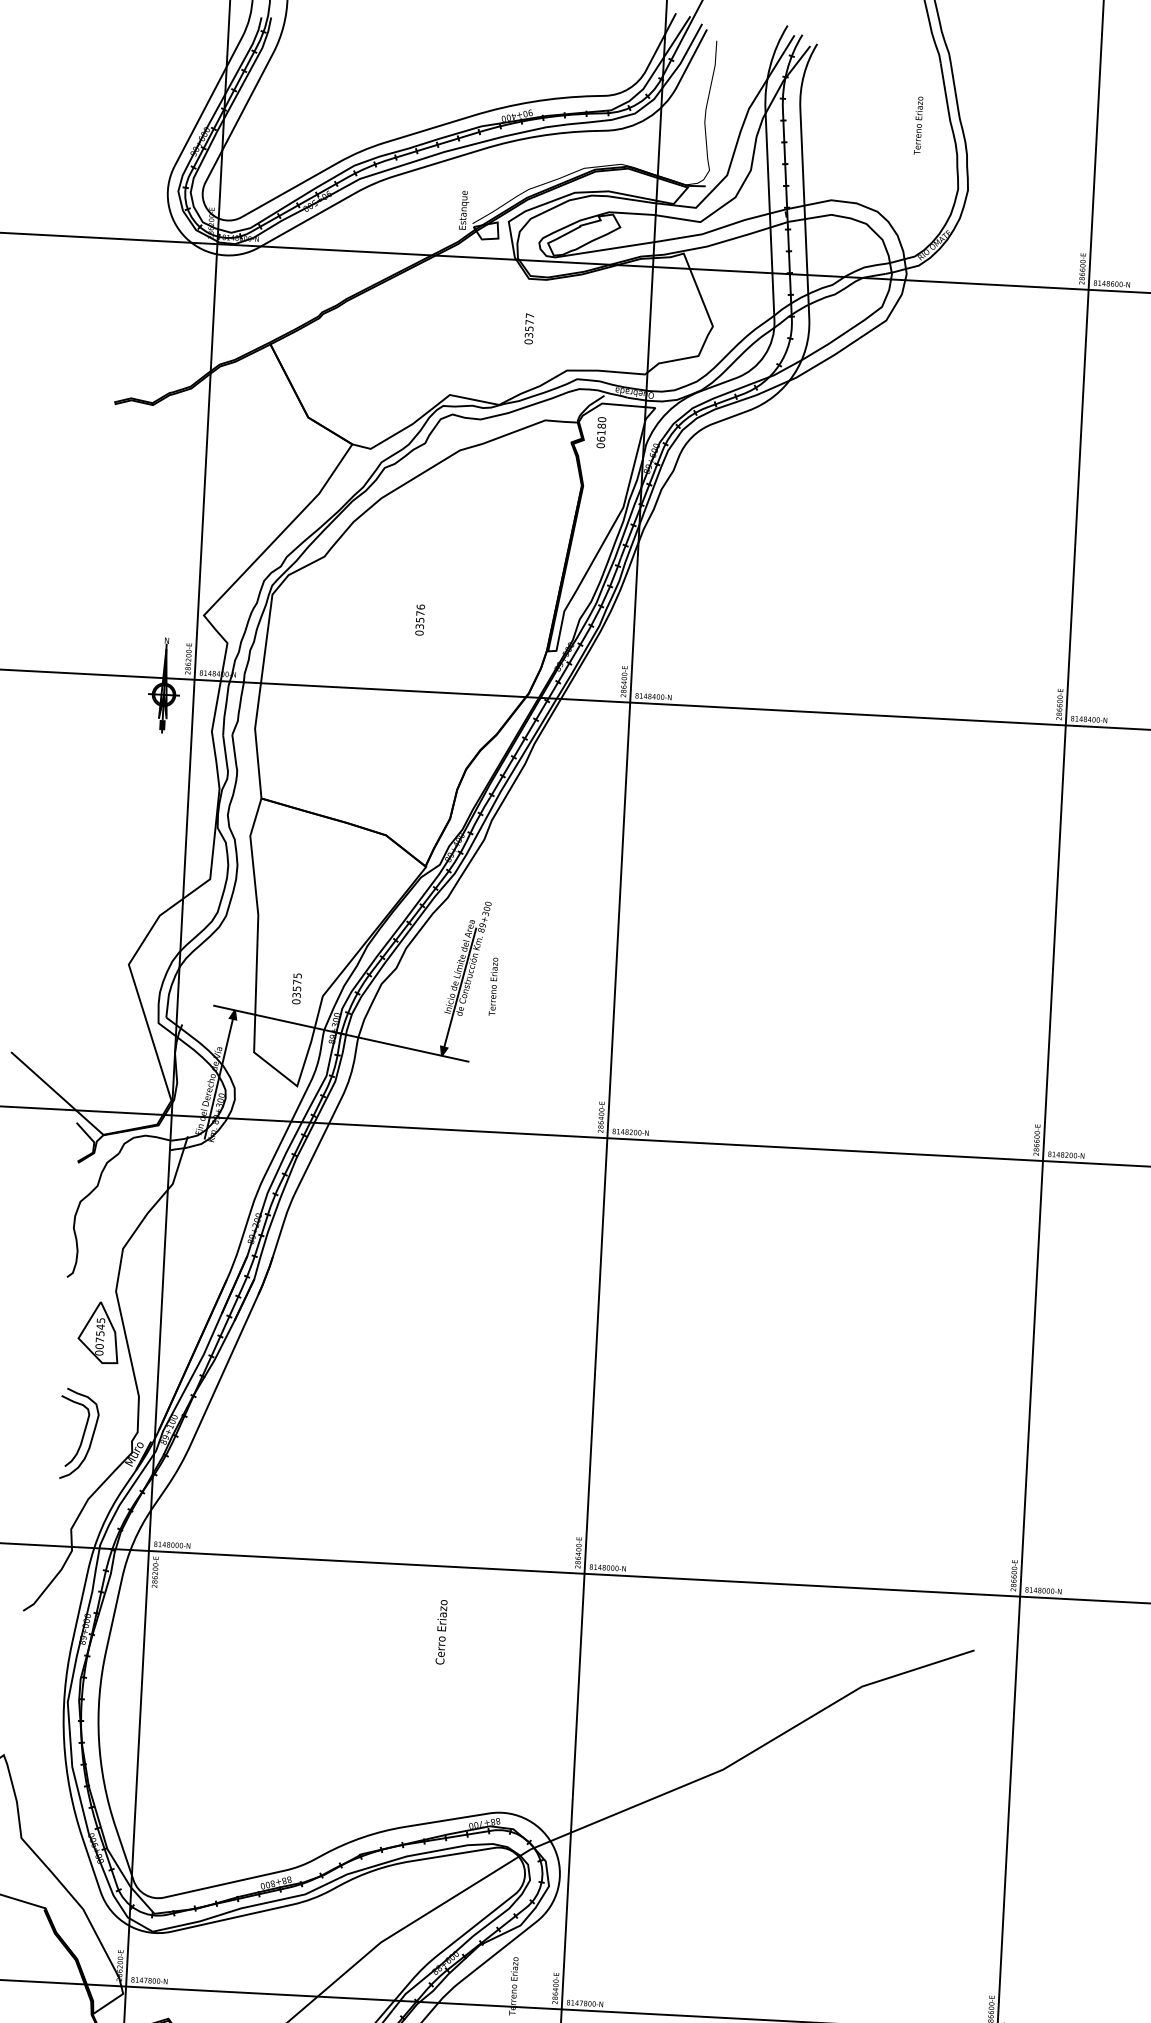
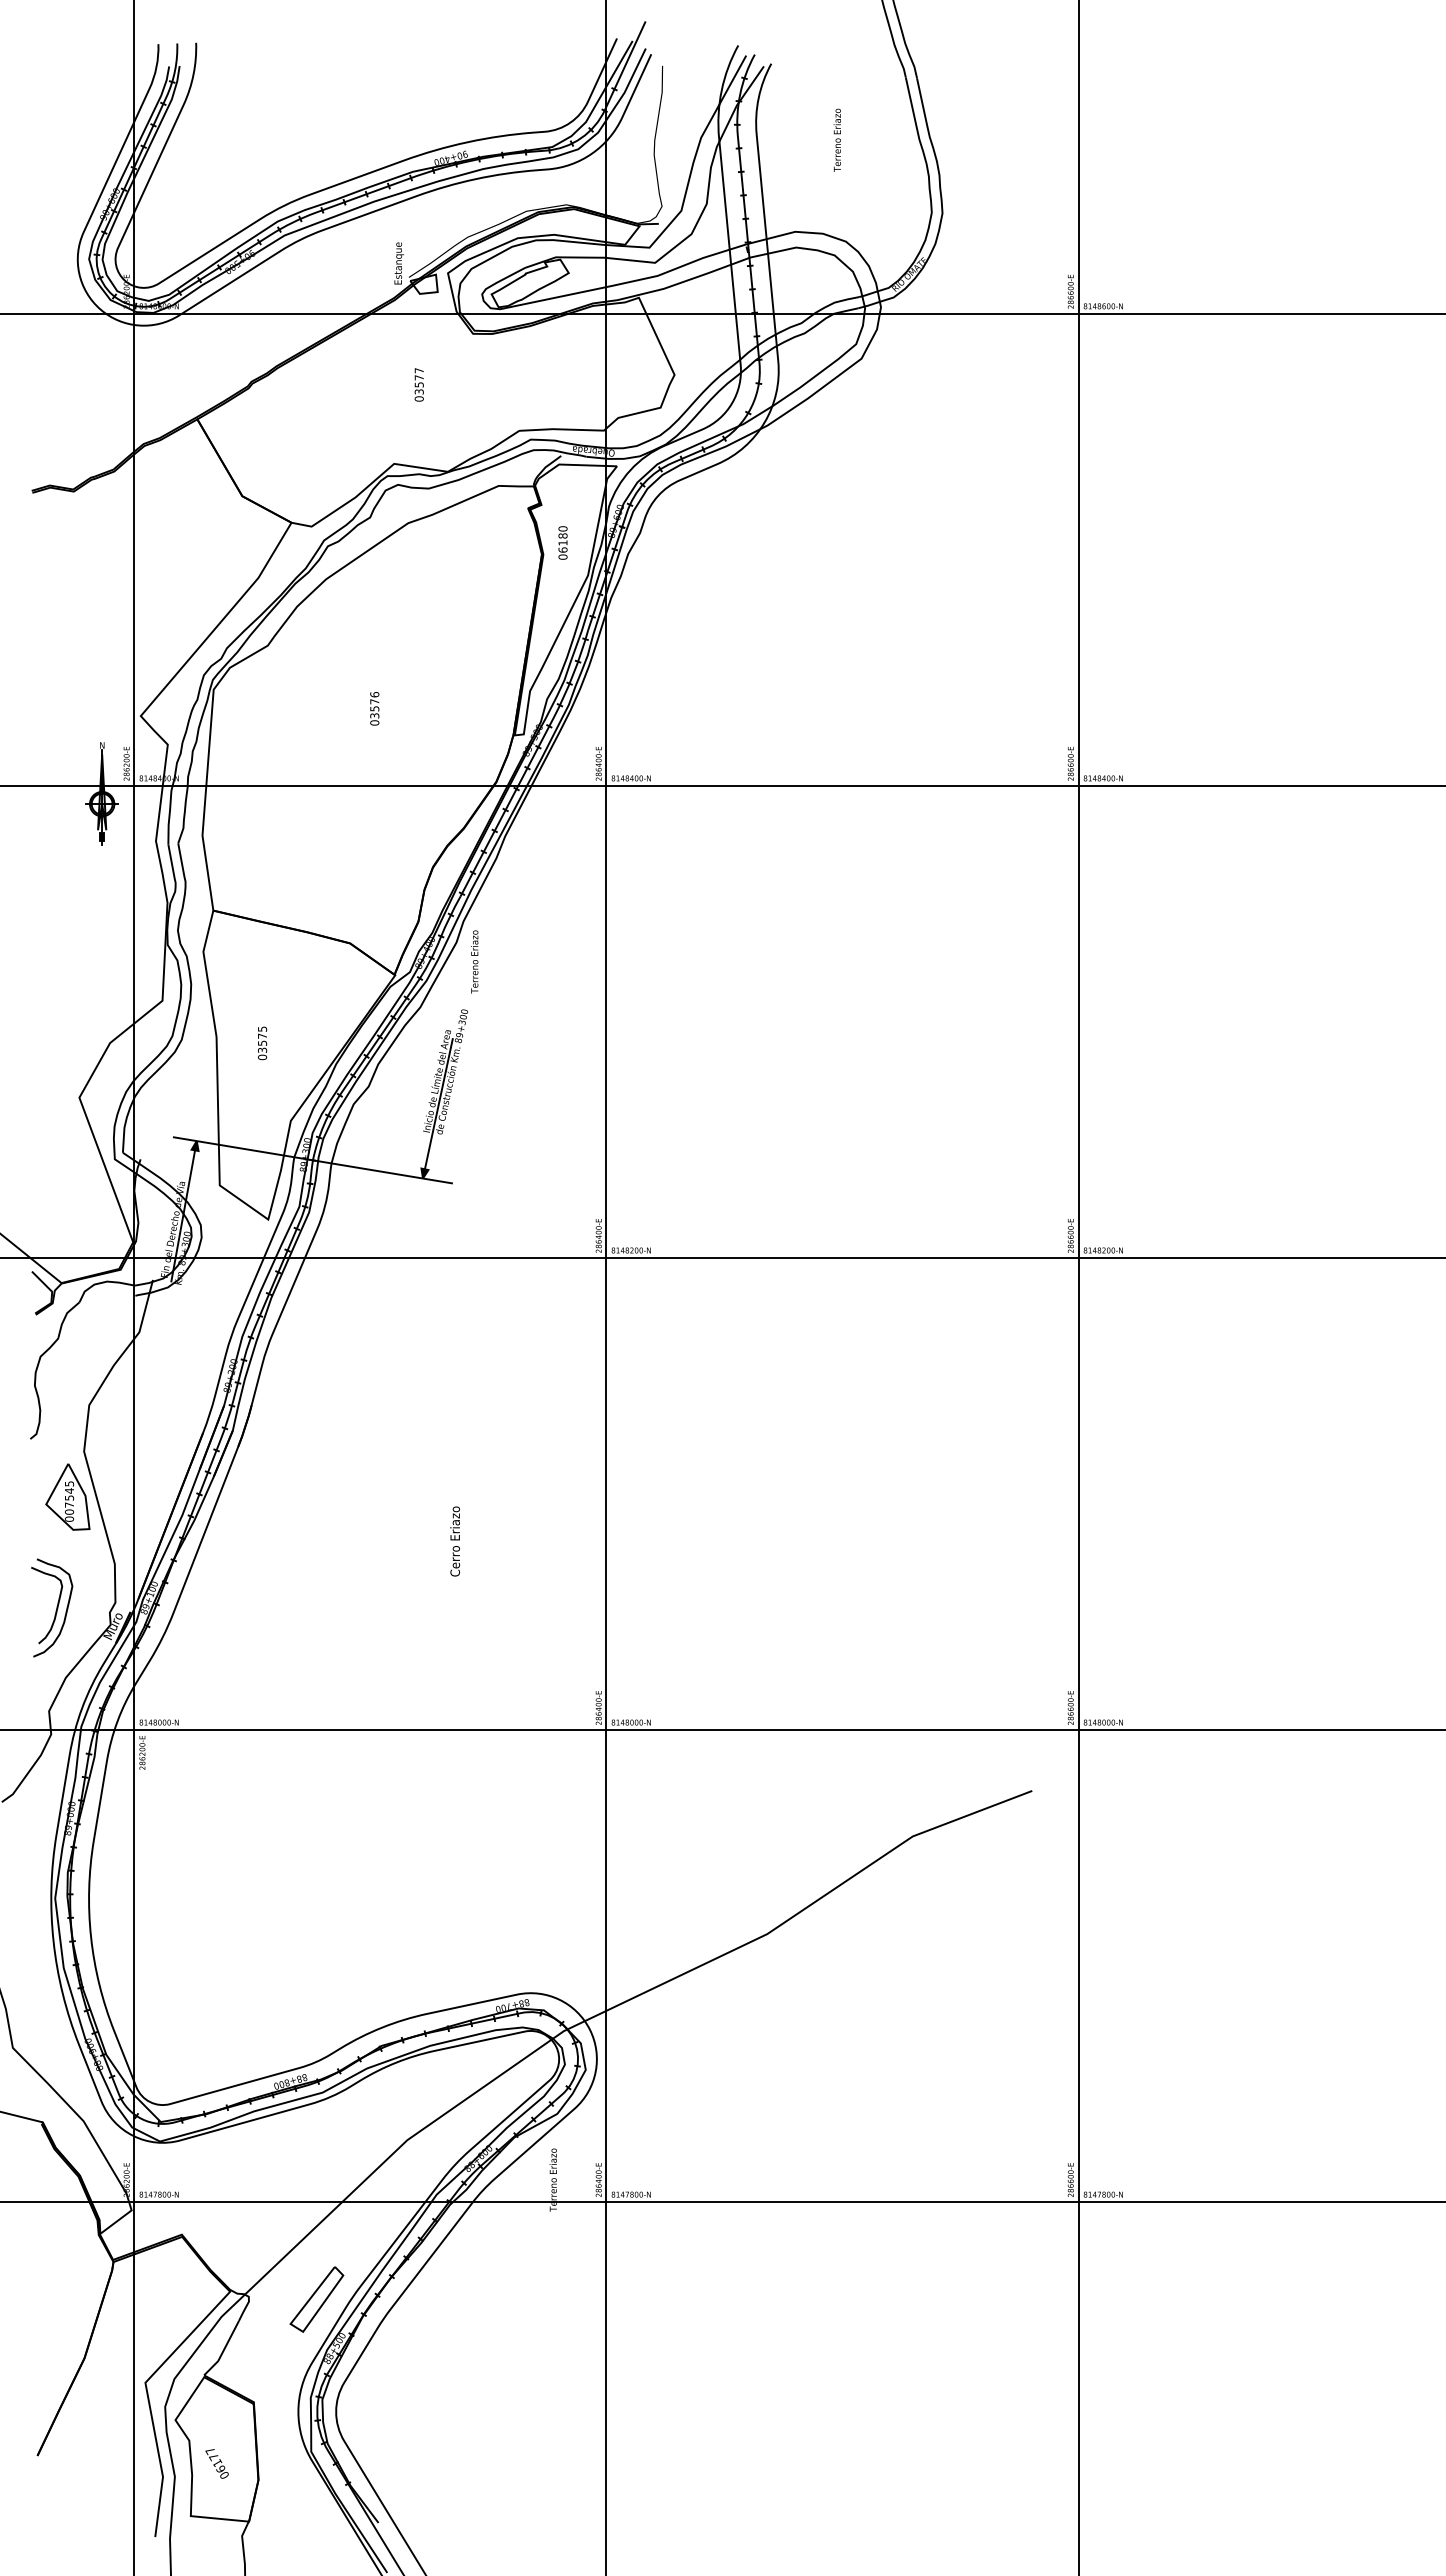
text: (917, 124) -> (836, 139), moved
text: (528, 328) -> (418, 384), moved
text: (600, 432) -> (562, 542), moved
text: (493, 986) -> (474, 961), moved
text: (296, 988) -> (262, 1043), moved
text: (440, 1632) -> (454, 1541), moved

